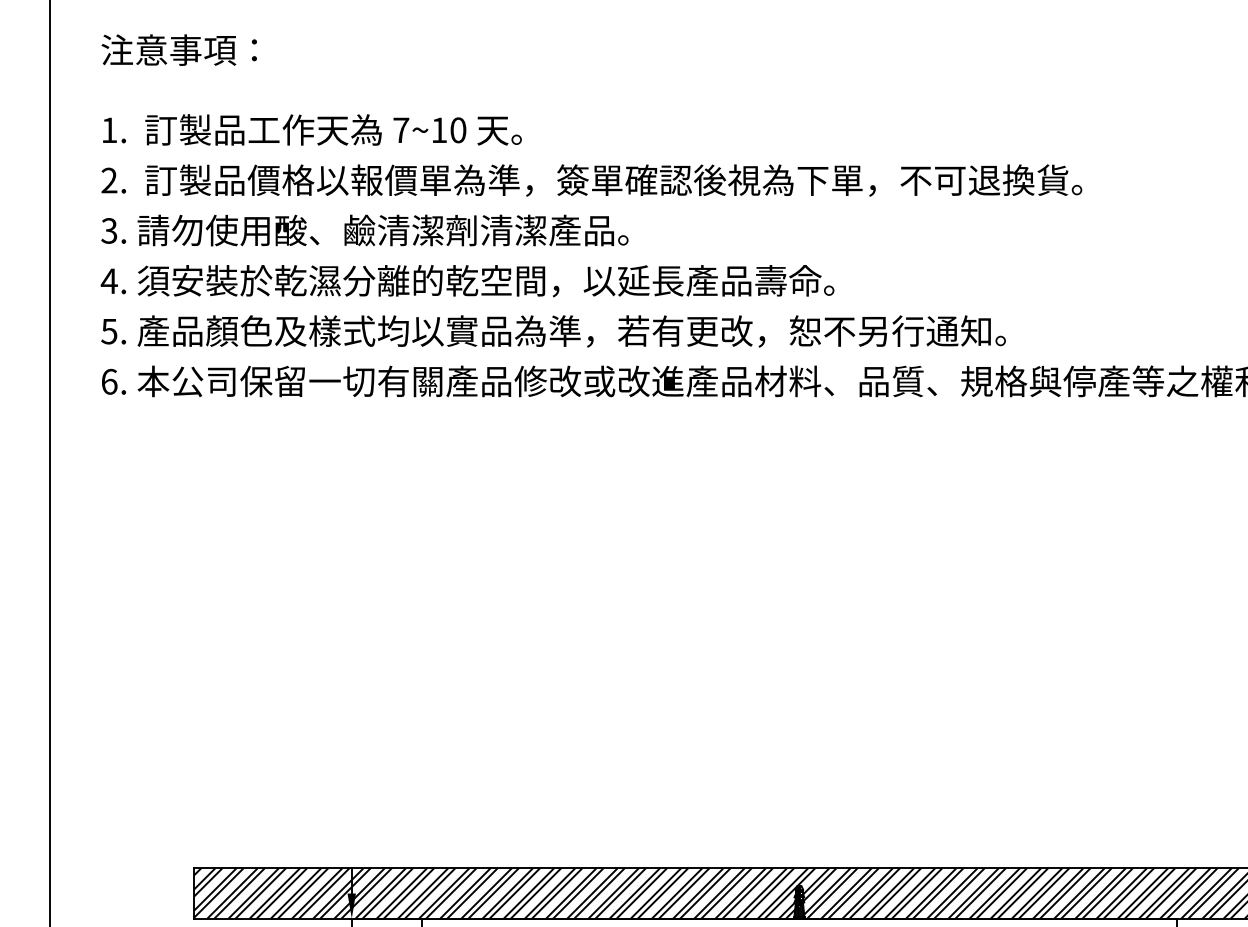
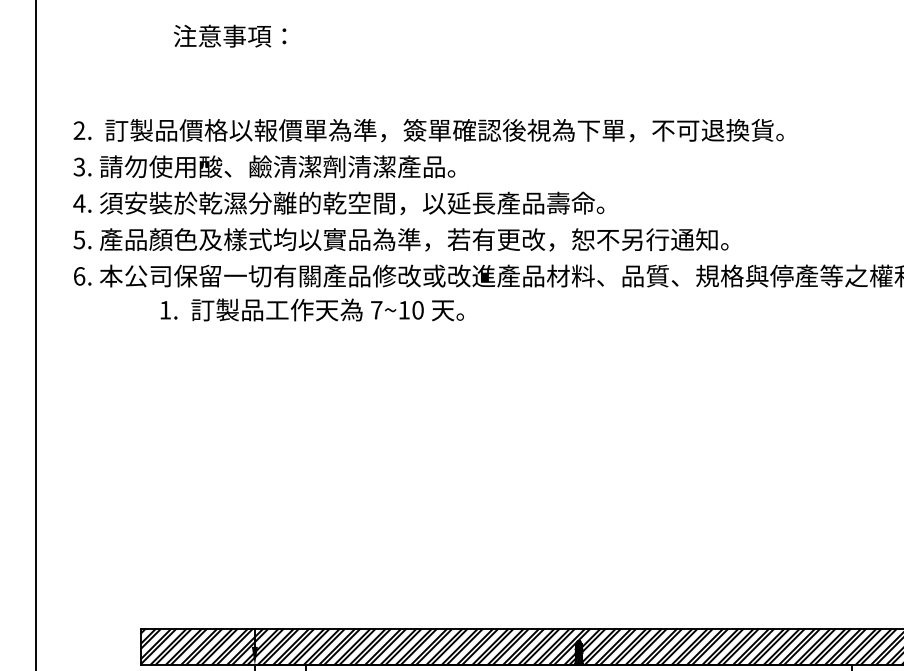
text: (179, 49) -> (230, 35), moved
text: (311, 129) -> (311, 309), moved

